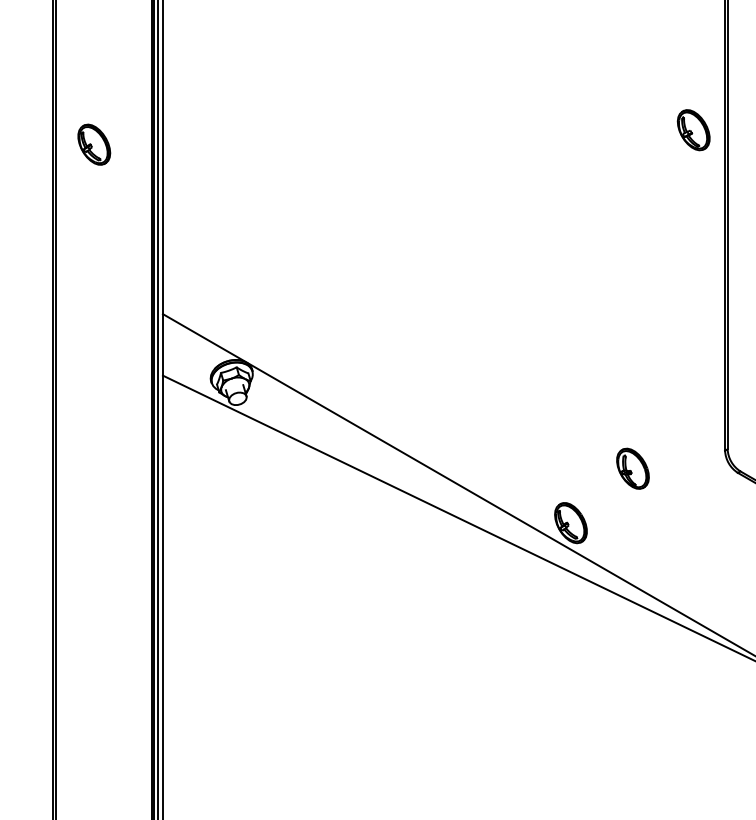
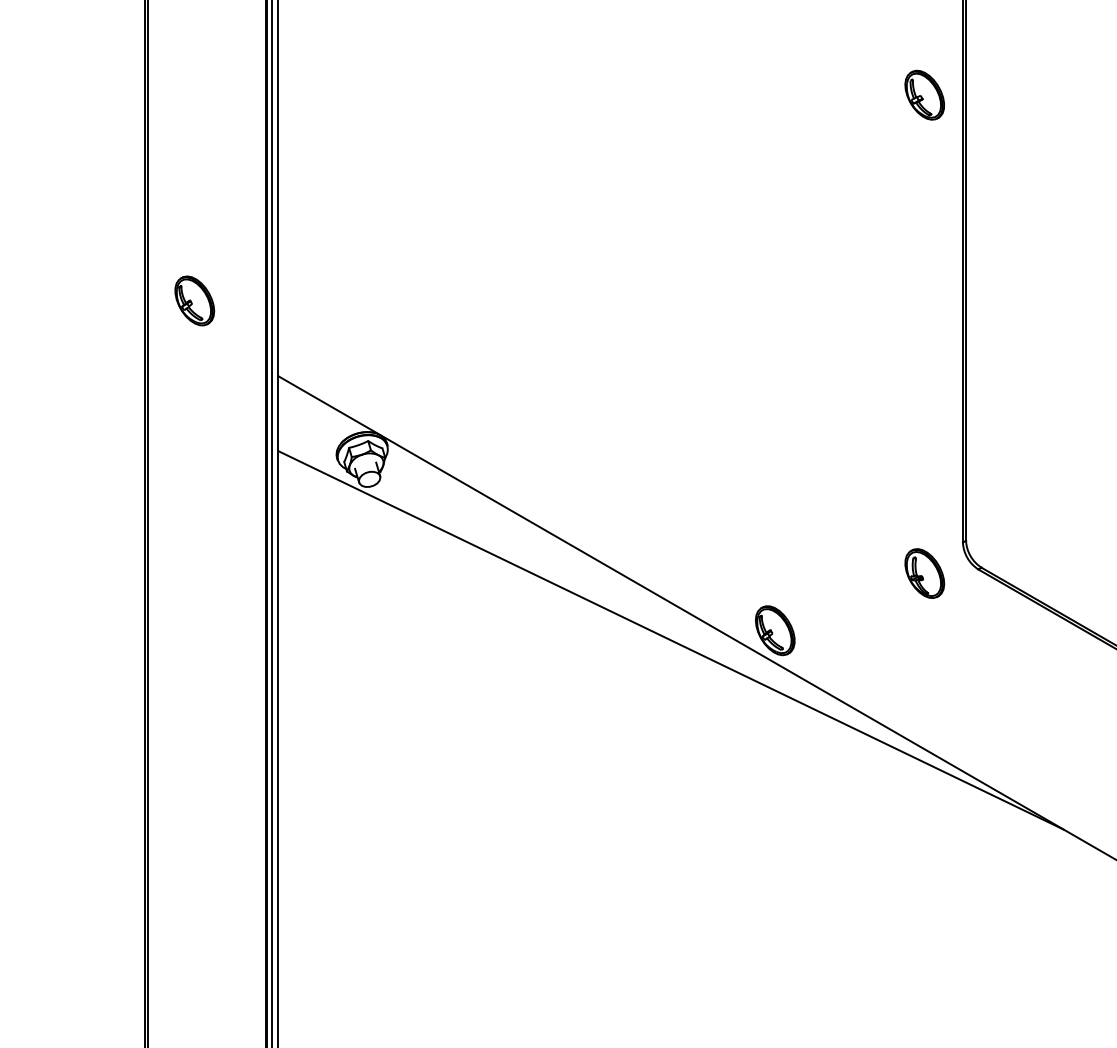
part: (693, 129) -> (924, 94), moved
part: (94, 144) -> (194, 300), moved
part: (632, 468) -> (924, 573), moved

